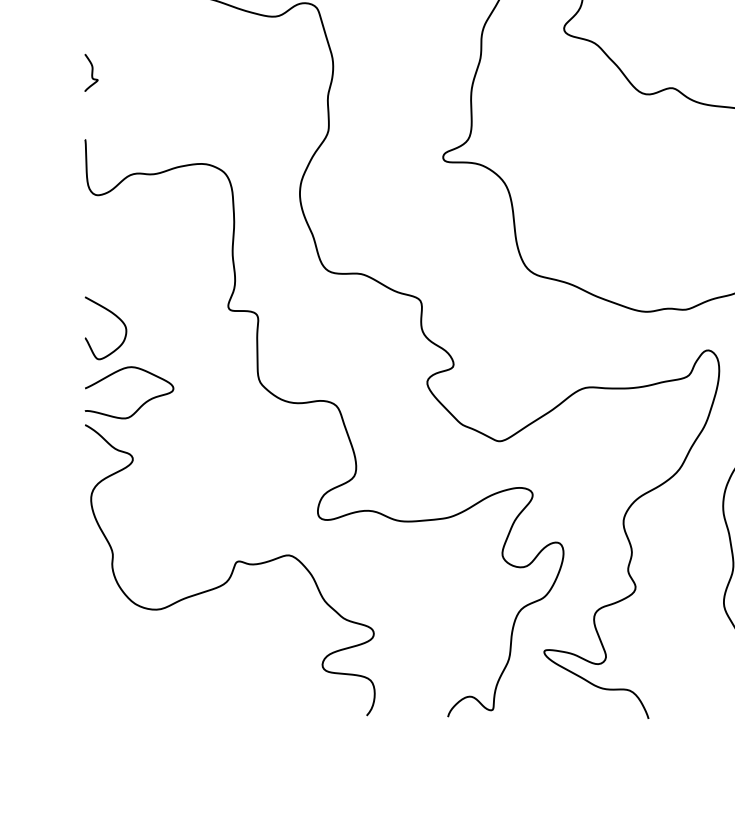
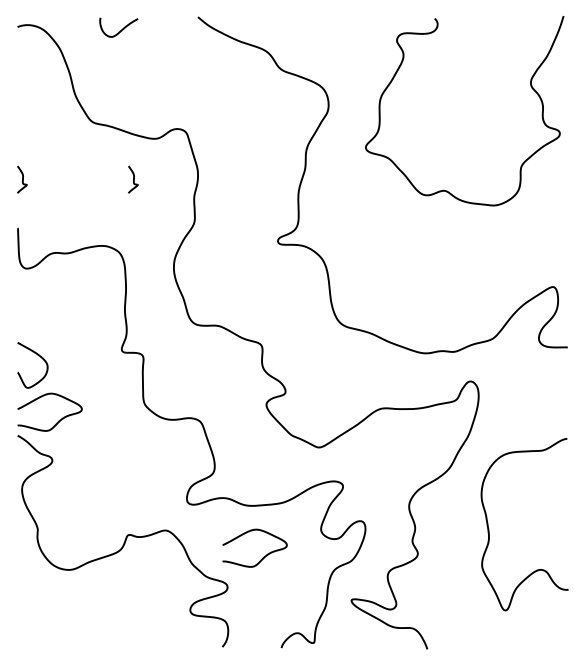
curve: (244, 72) -> (133, 179), added
curve: (423, 591) -> (263, 556), added

